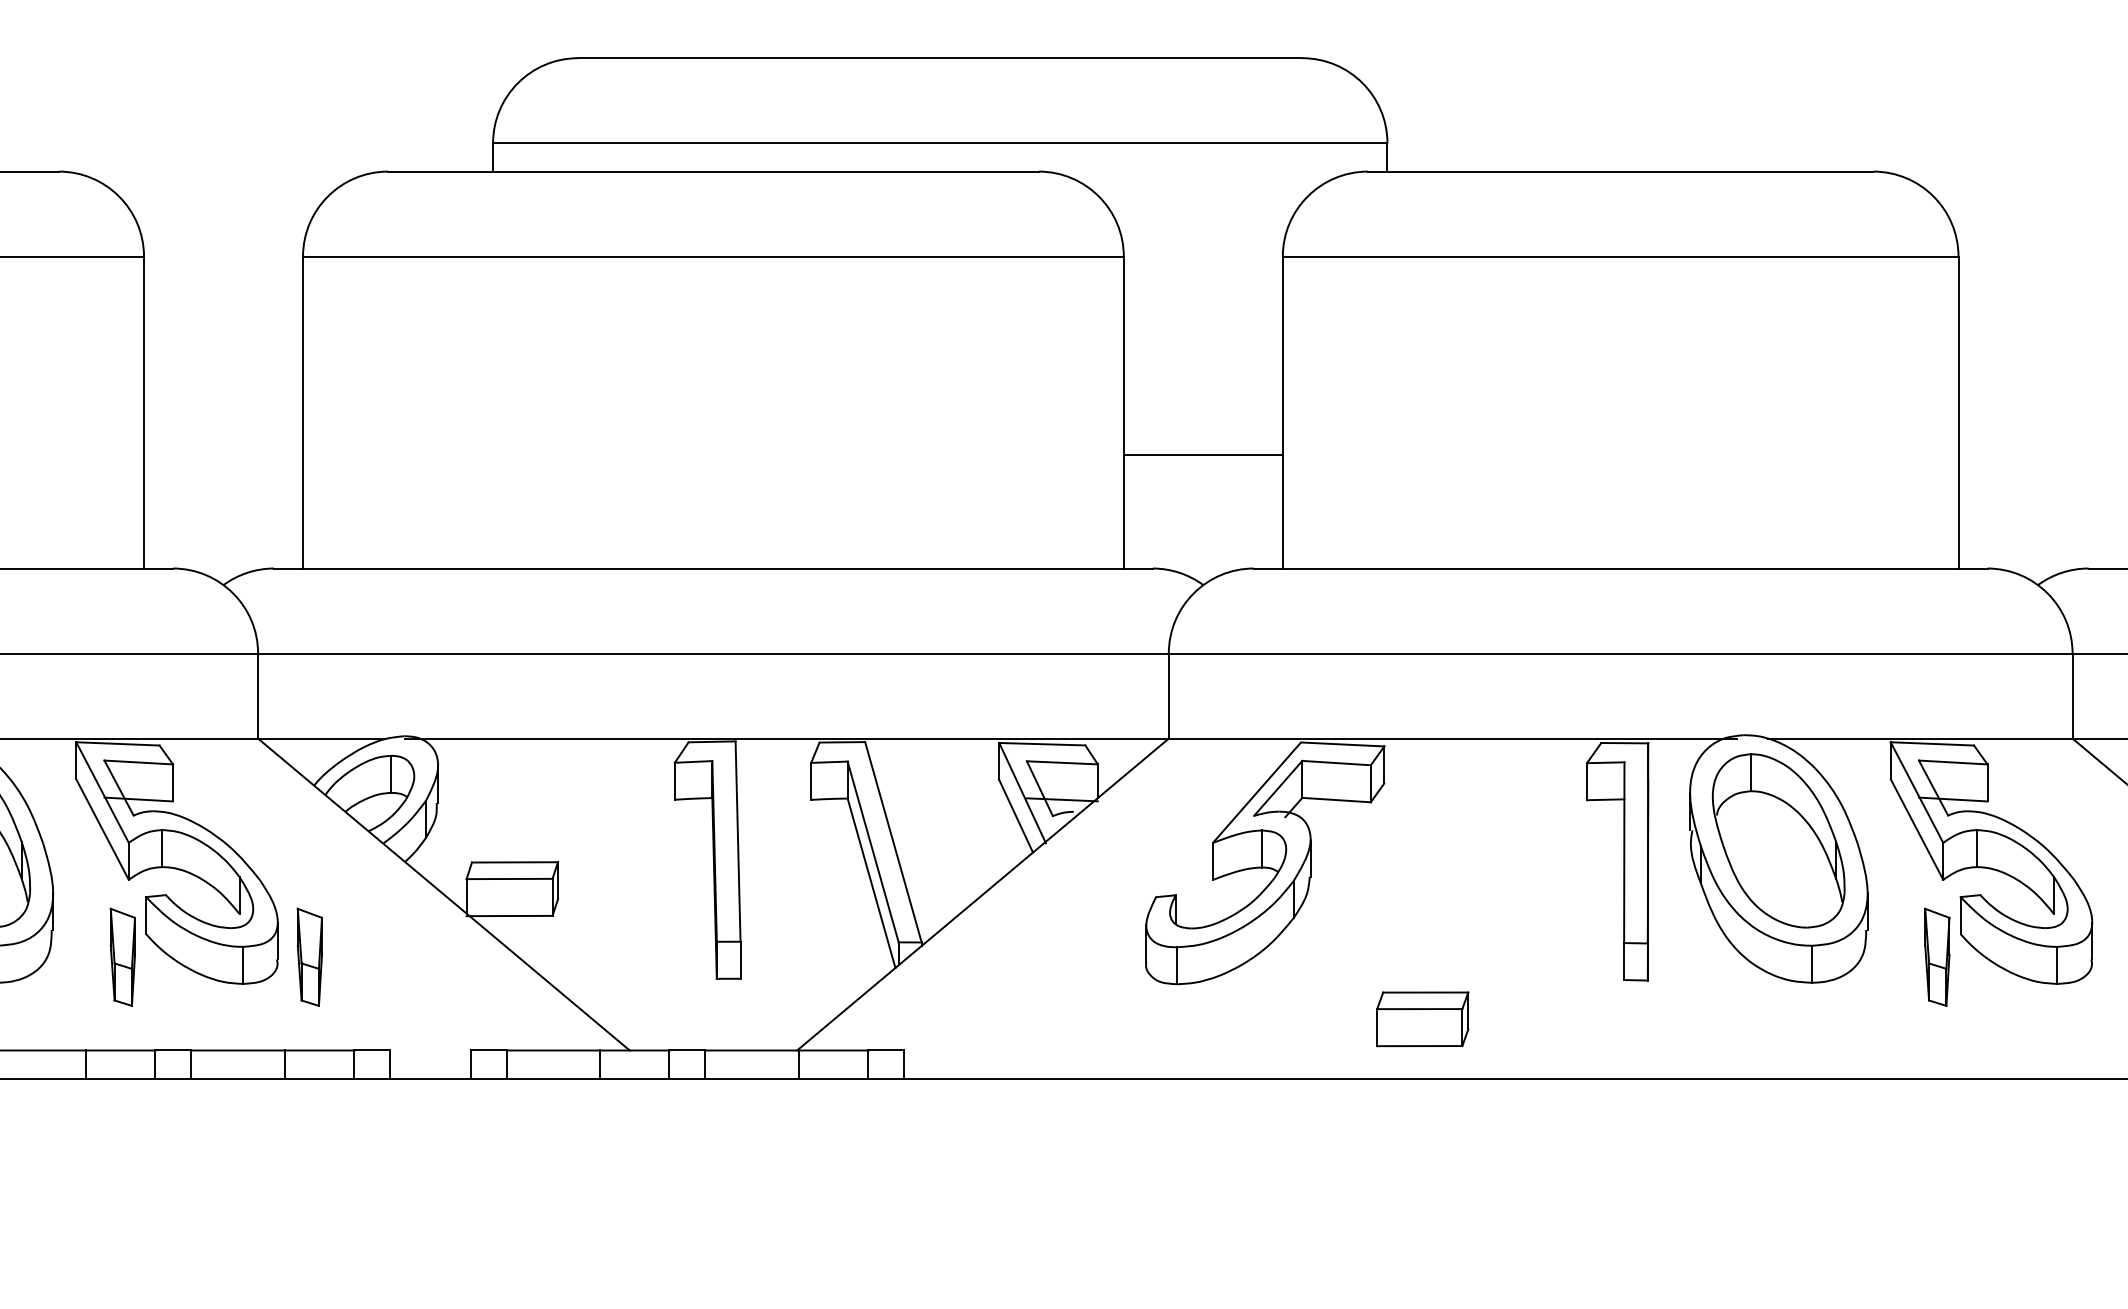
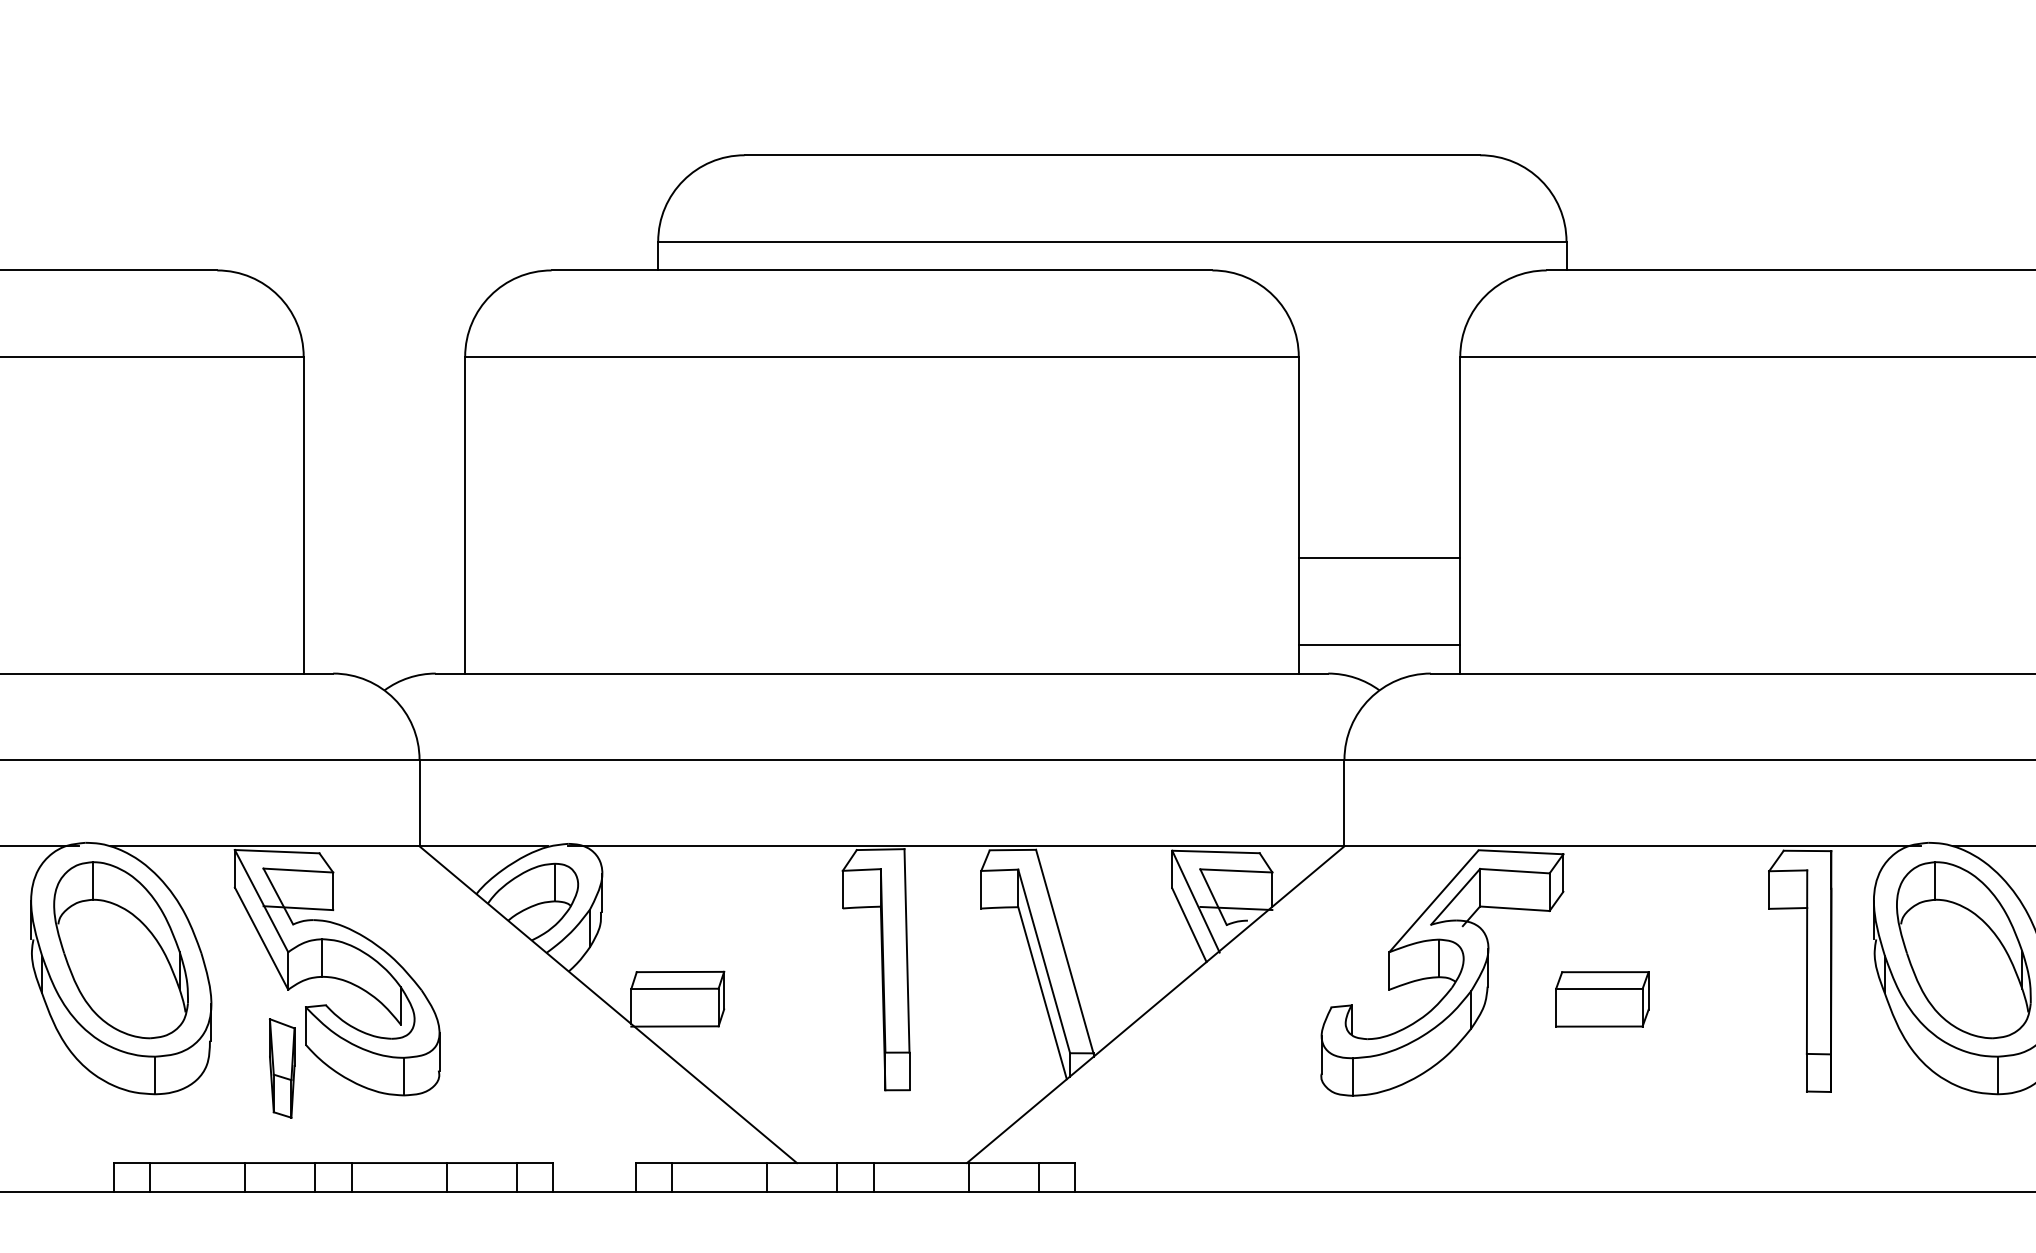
line: (1202, 540) -> (1378, 645), added
part: (309, 956) -> (471, 1067), removed
part: (1422, 1019) -> (1602, 999), moved

